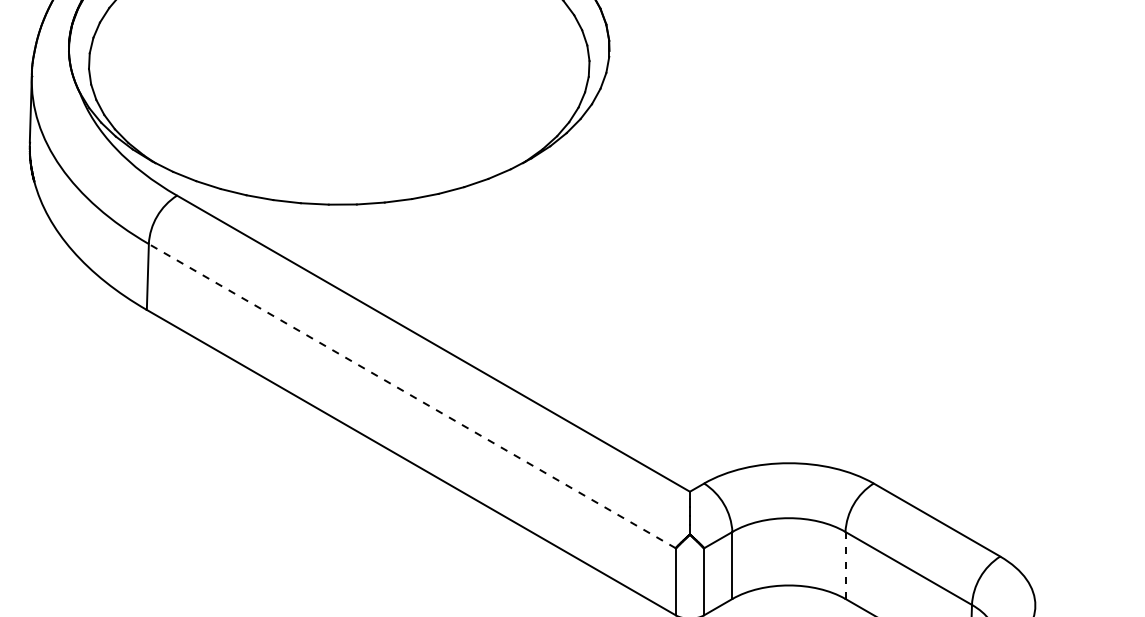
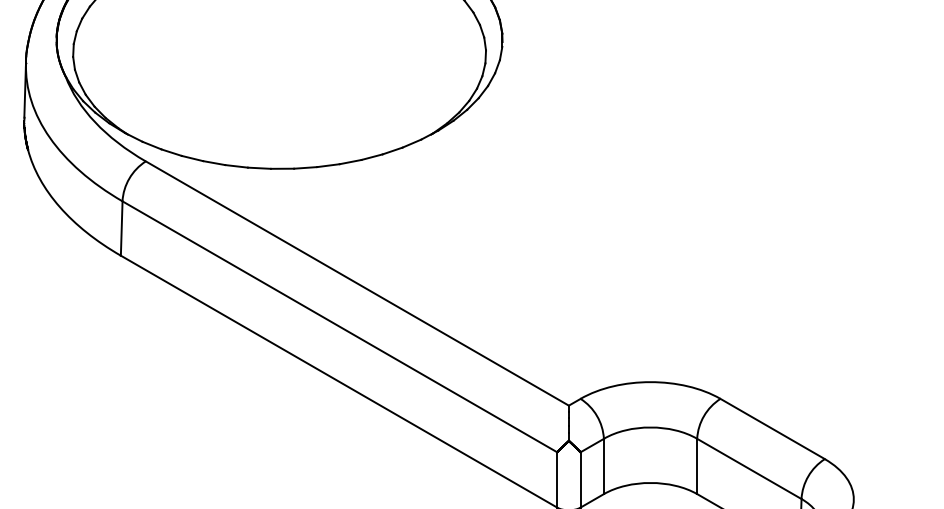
line: (411, 395) -> (339, 326), dashed -> solid
line: (845, 565) -> (697, 466), dashed -> solid

